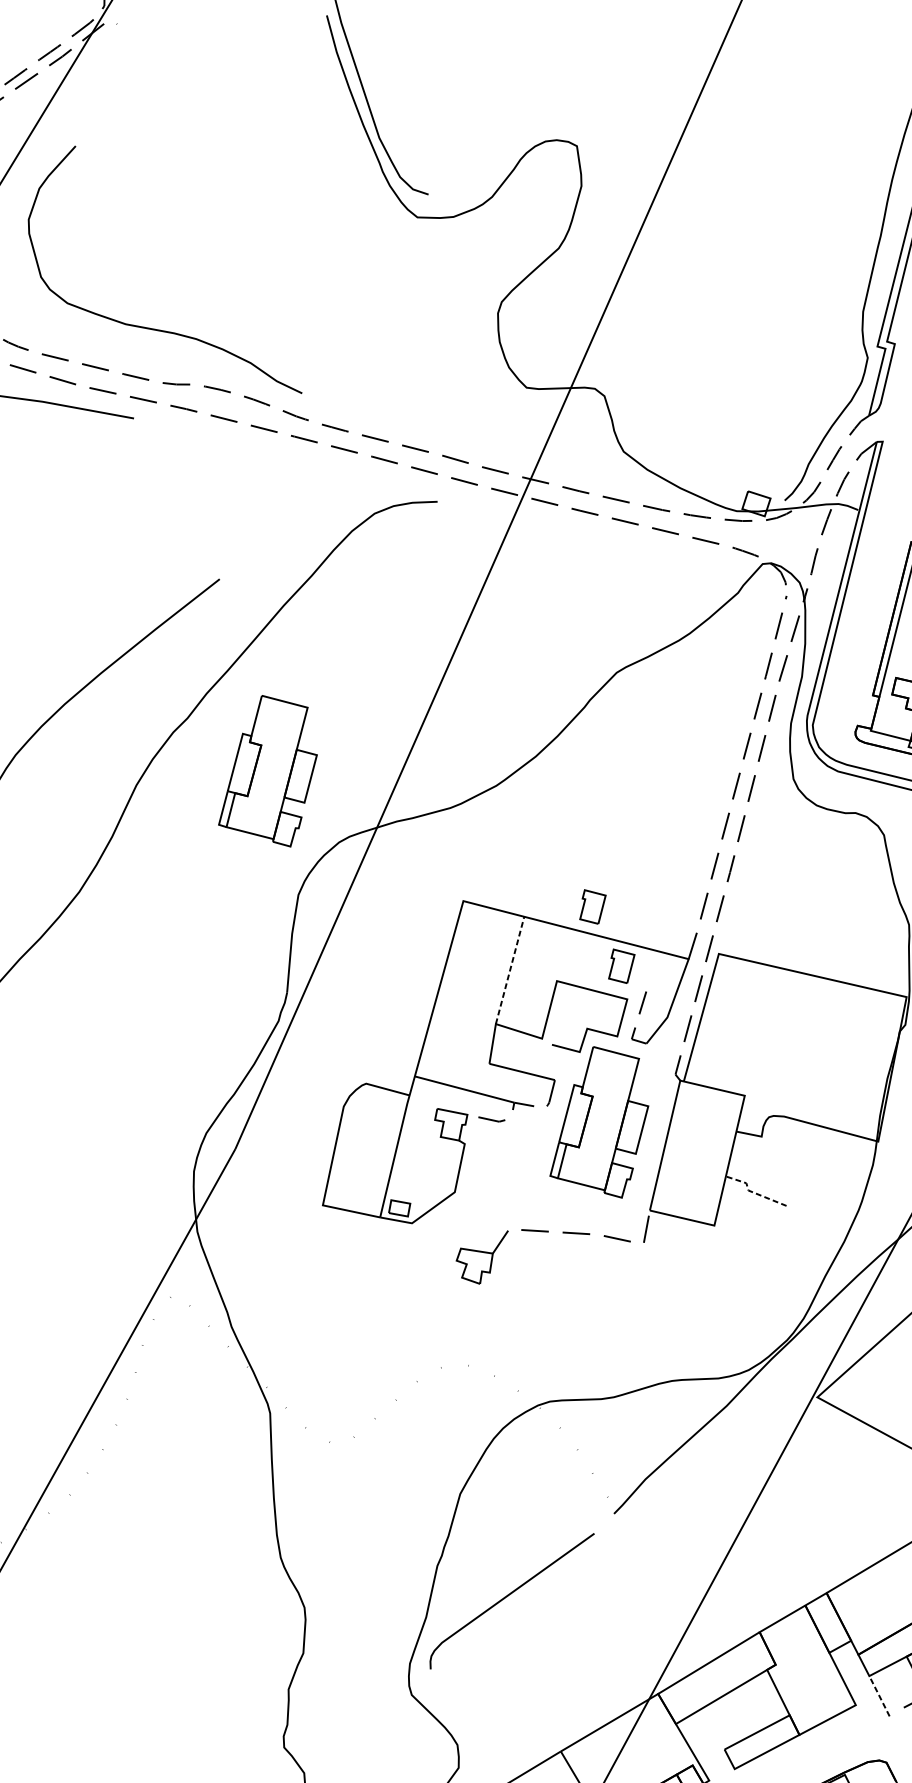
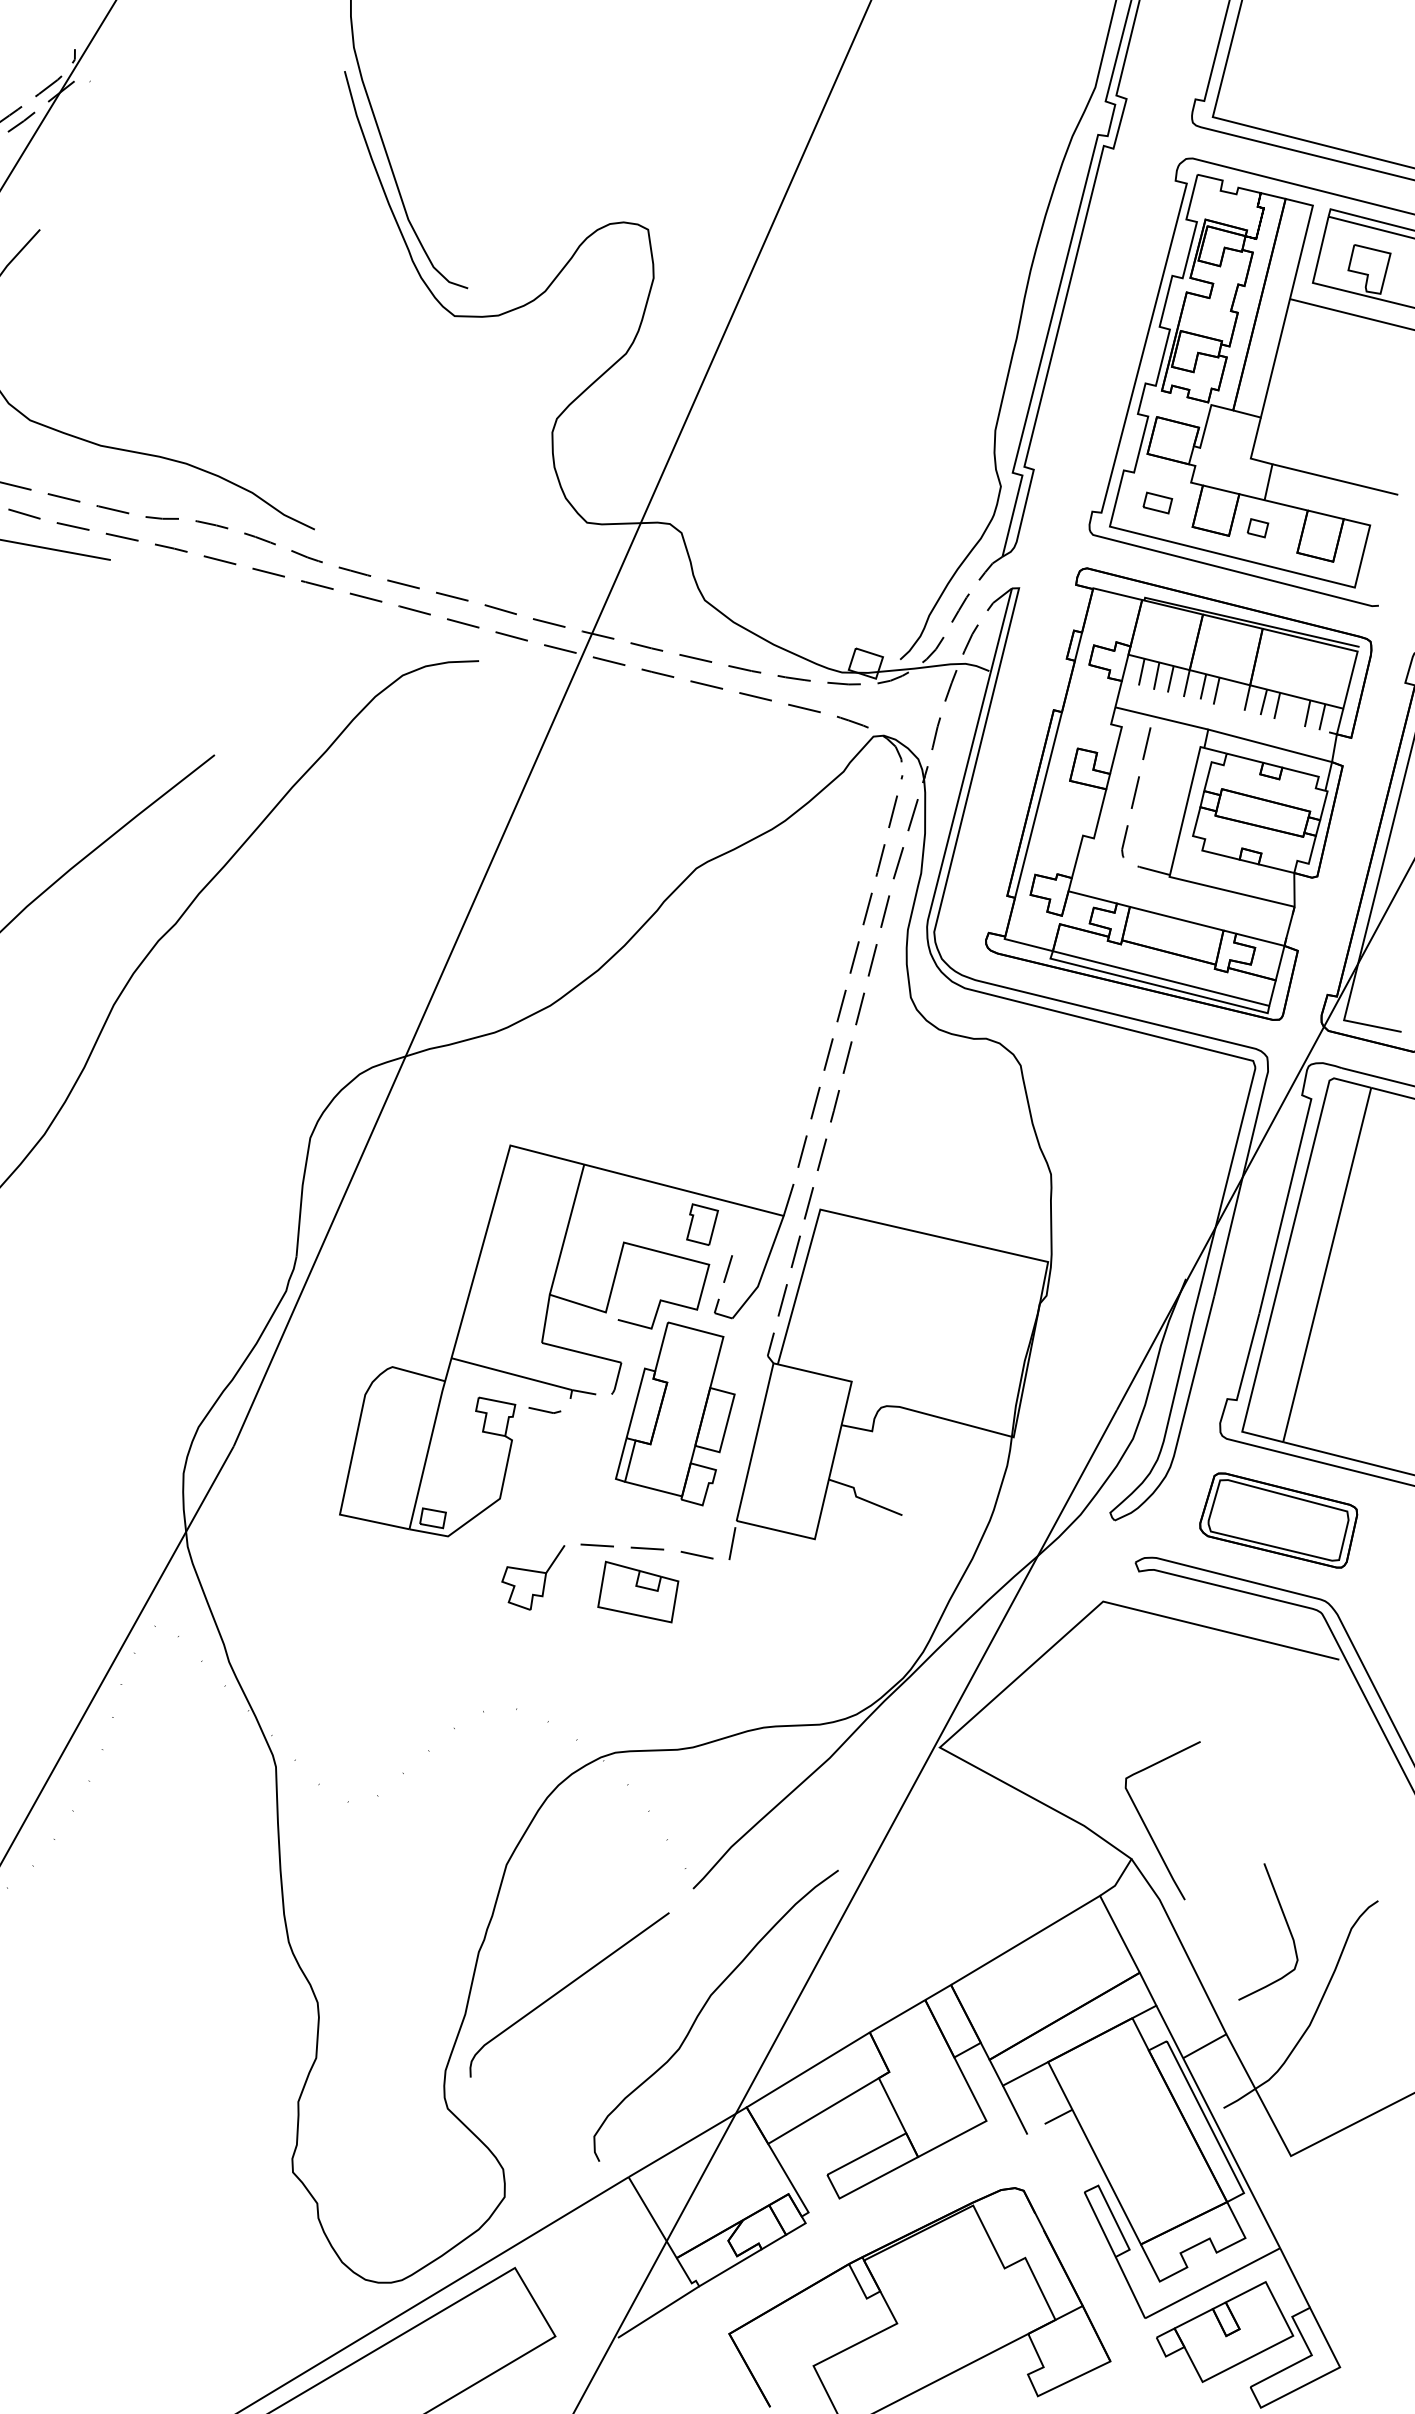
part: (268, 770) -> (273, 987), removed
part: (592, 906) -> (667, 1152), removed
line: (510, 970) -> (567, 1229), dashed -> solid
line: (751, 1192) -> (860, 1498), dashed -> solid
part: (569, 1268) -> (638, 1591), added
curve: (623, 1611) -> (704, 2007), added
line: (878, 1695) -> (1014, 2109), dashed -> solid

